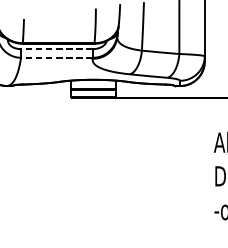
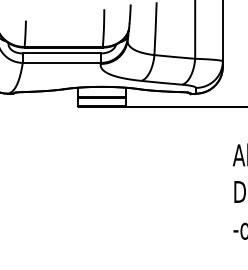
line: (56, 49) -> (61, 53), dashed -> solid
line: (56, 57) -> (61, 62), dashed -> solid

